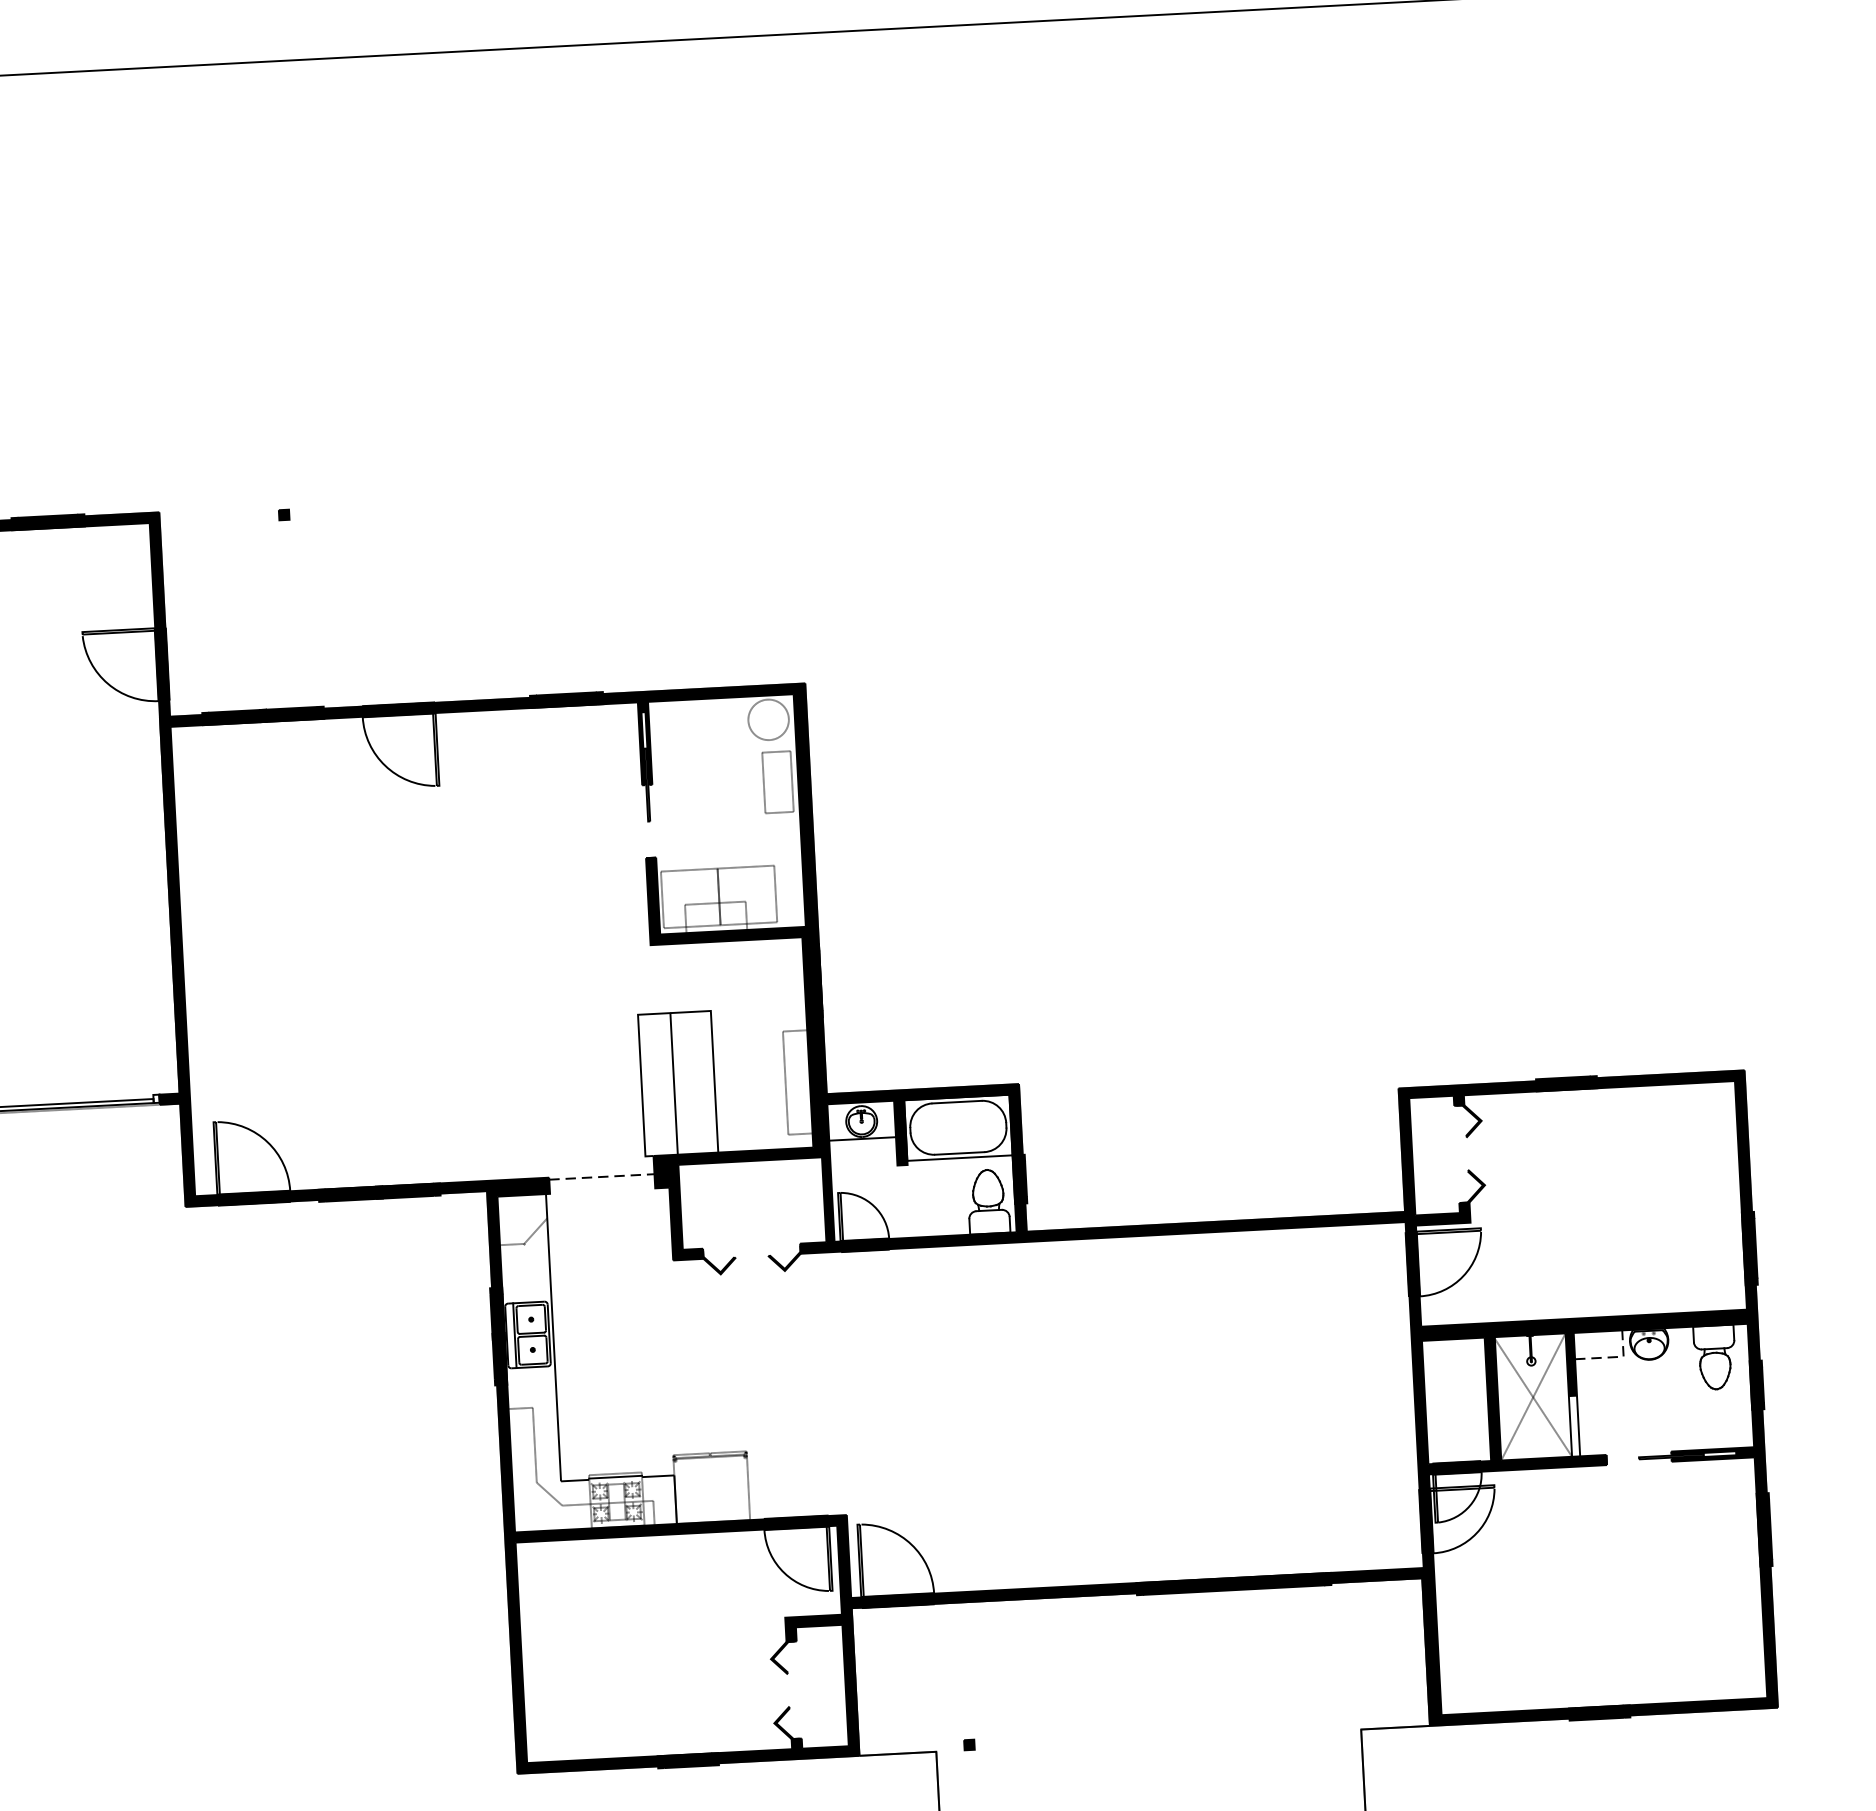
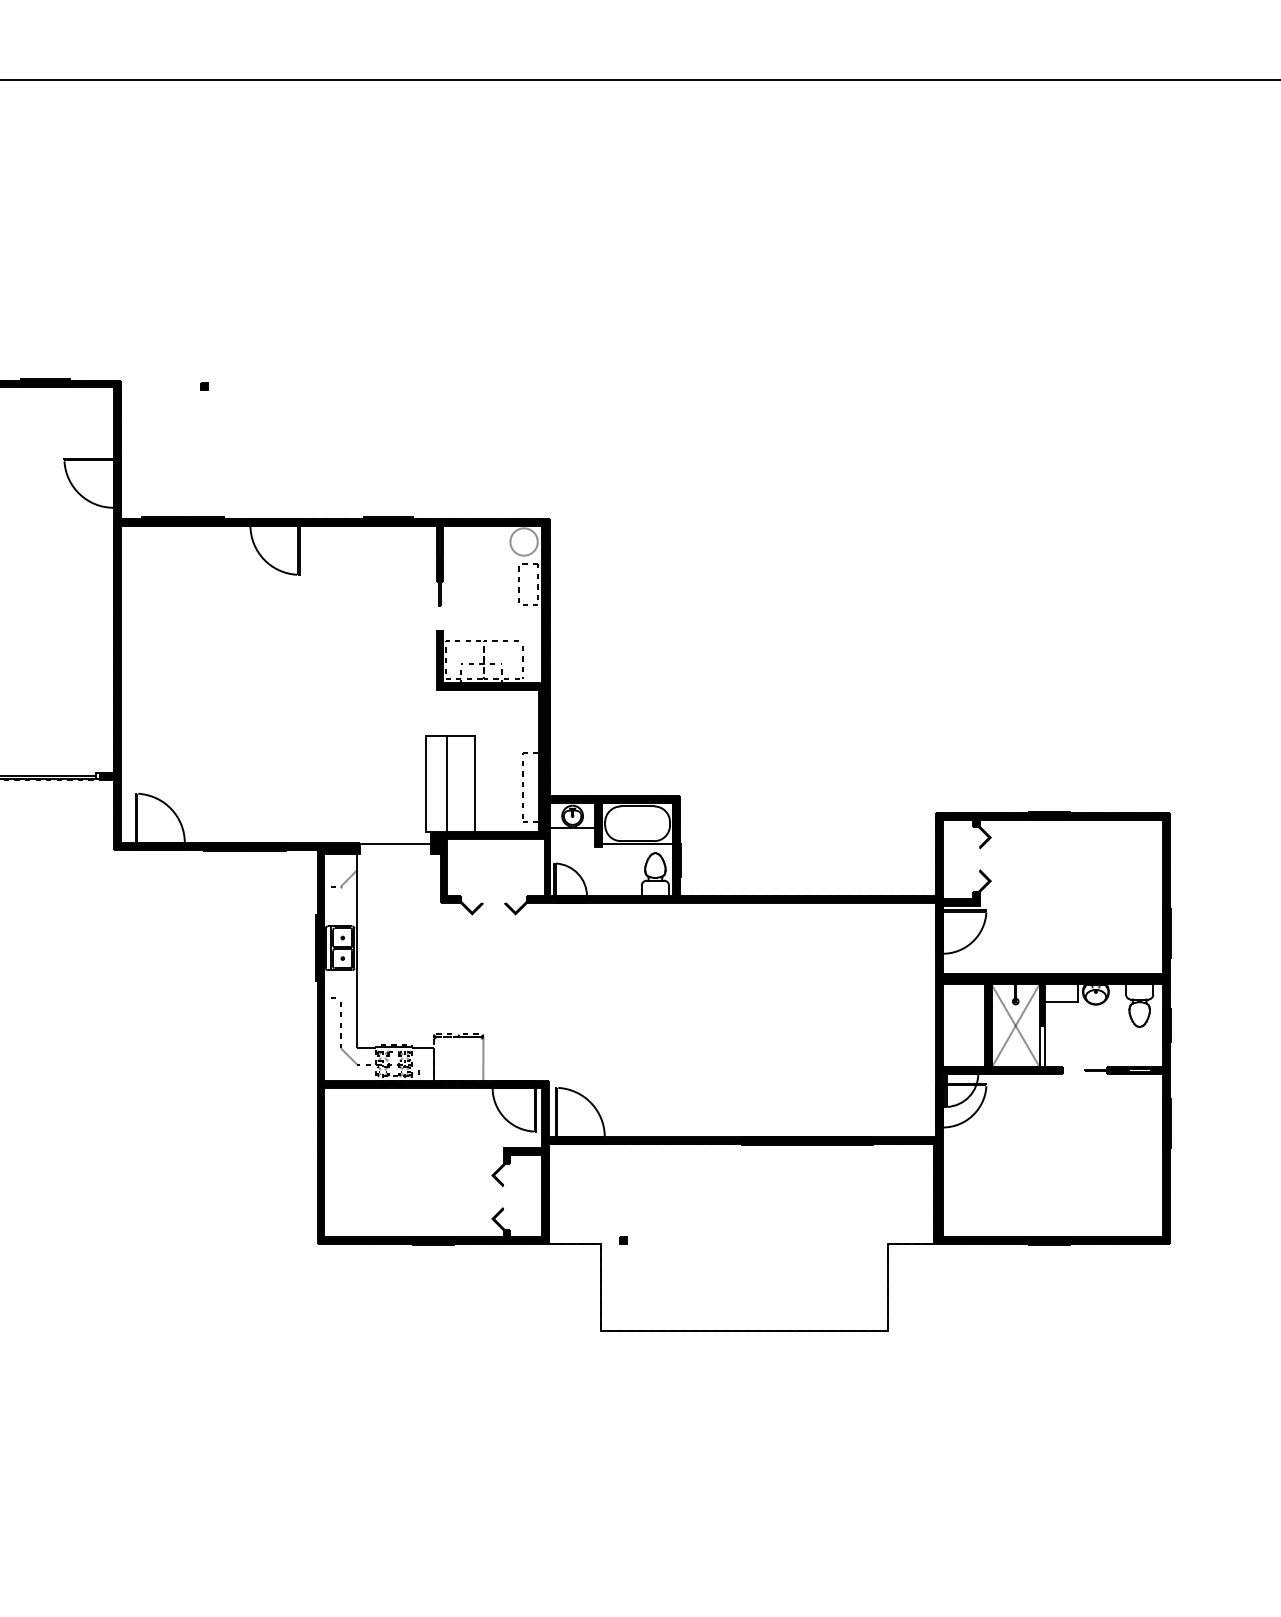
line: (601, 1177) -> (395, 844), dashed -> solid
line: (1613, 1356) -> (1071, 1001), dashed -> solid

